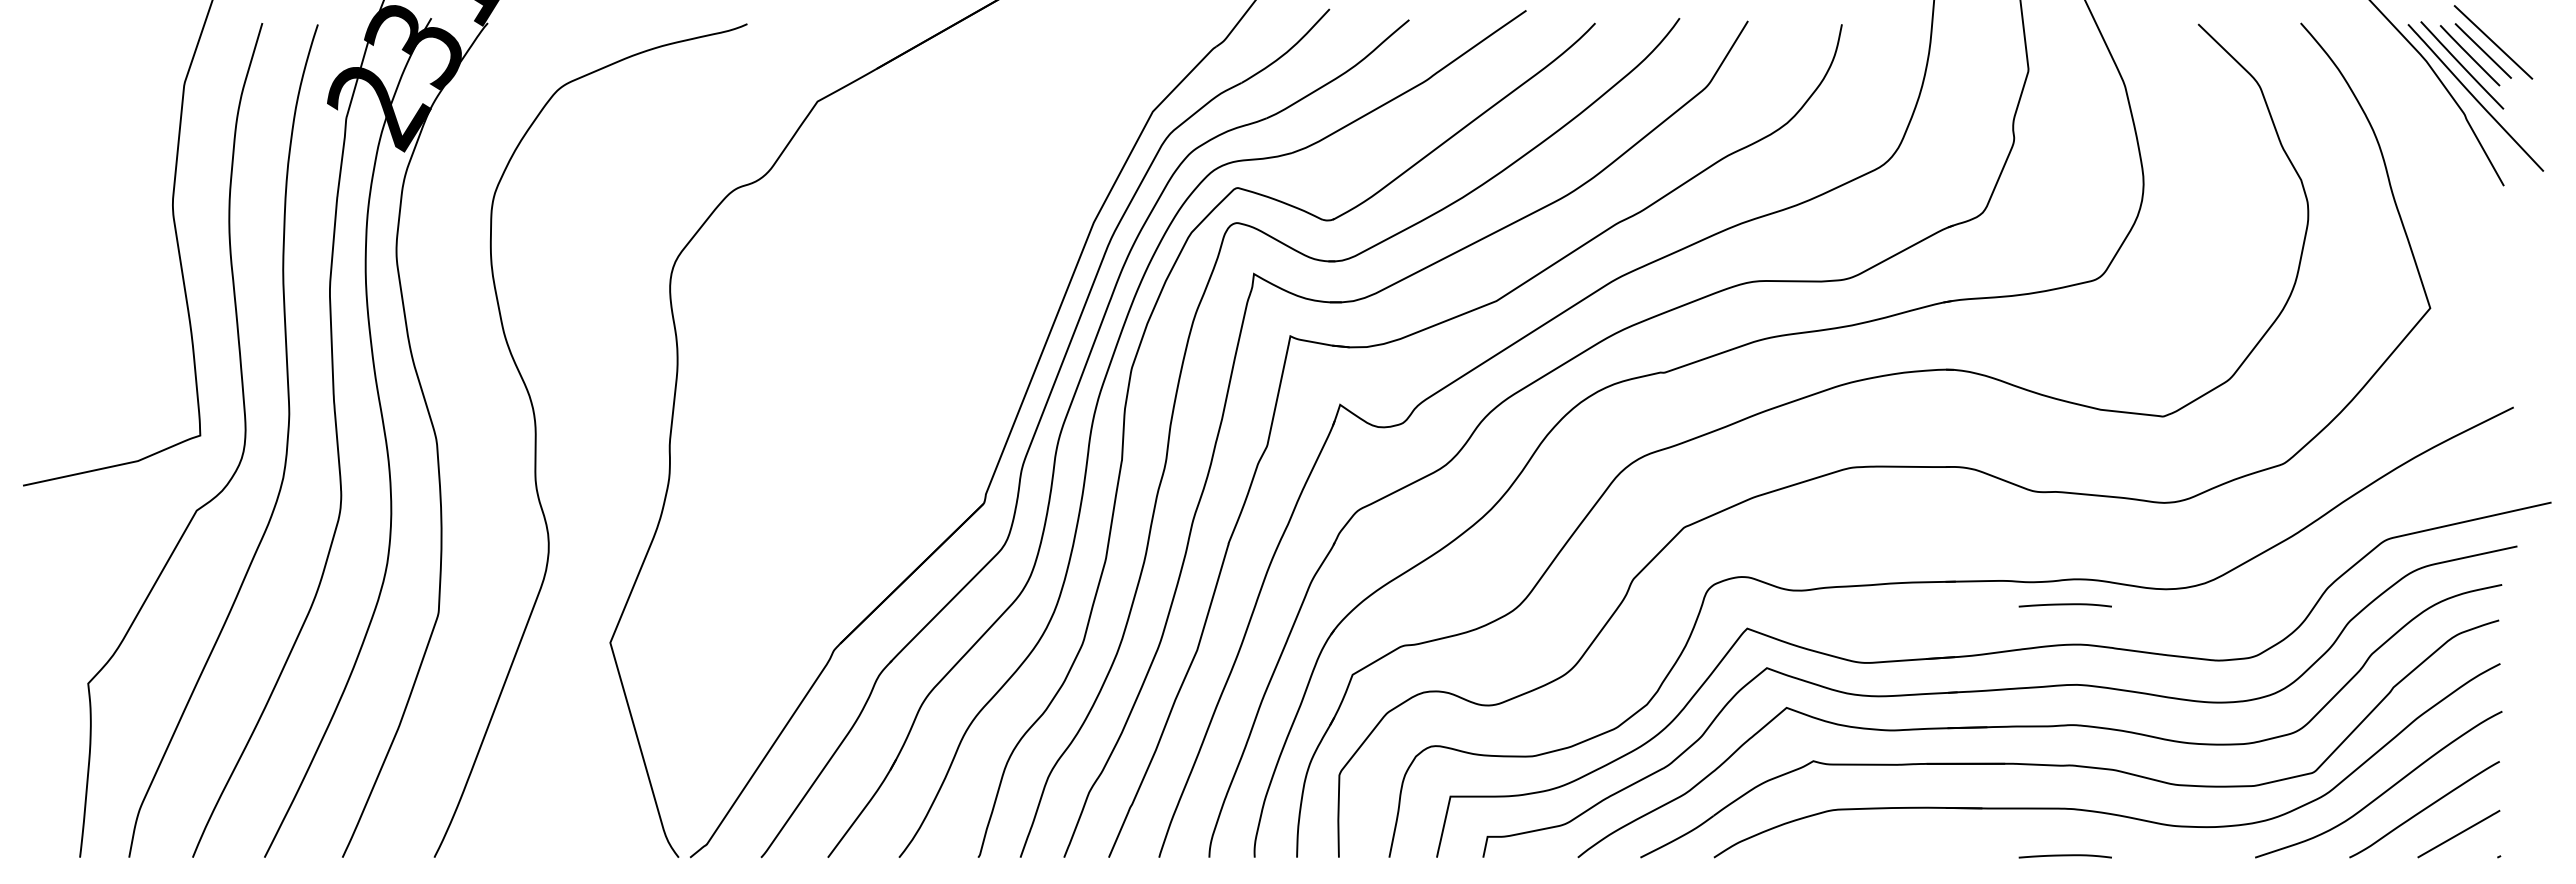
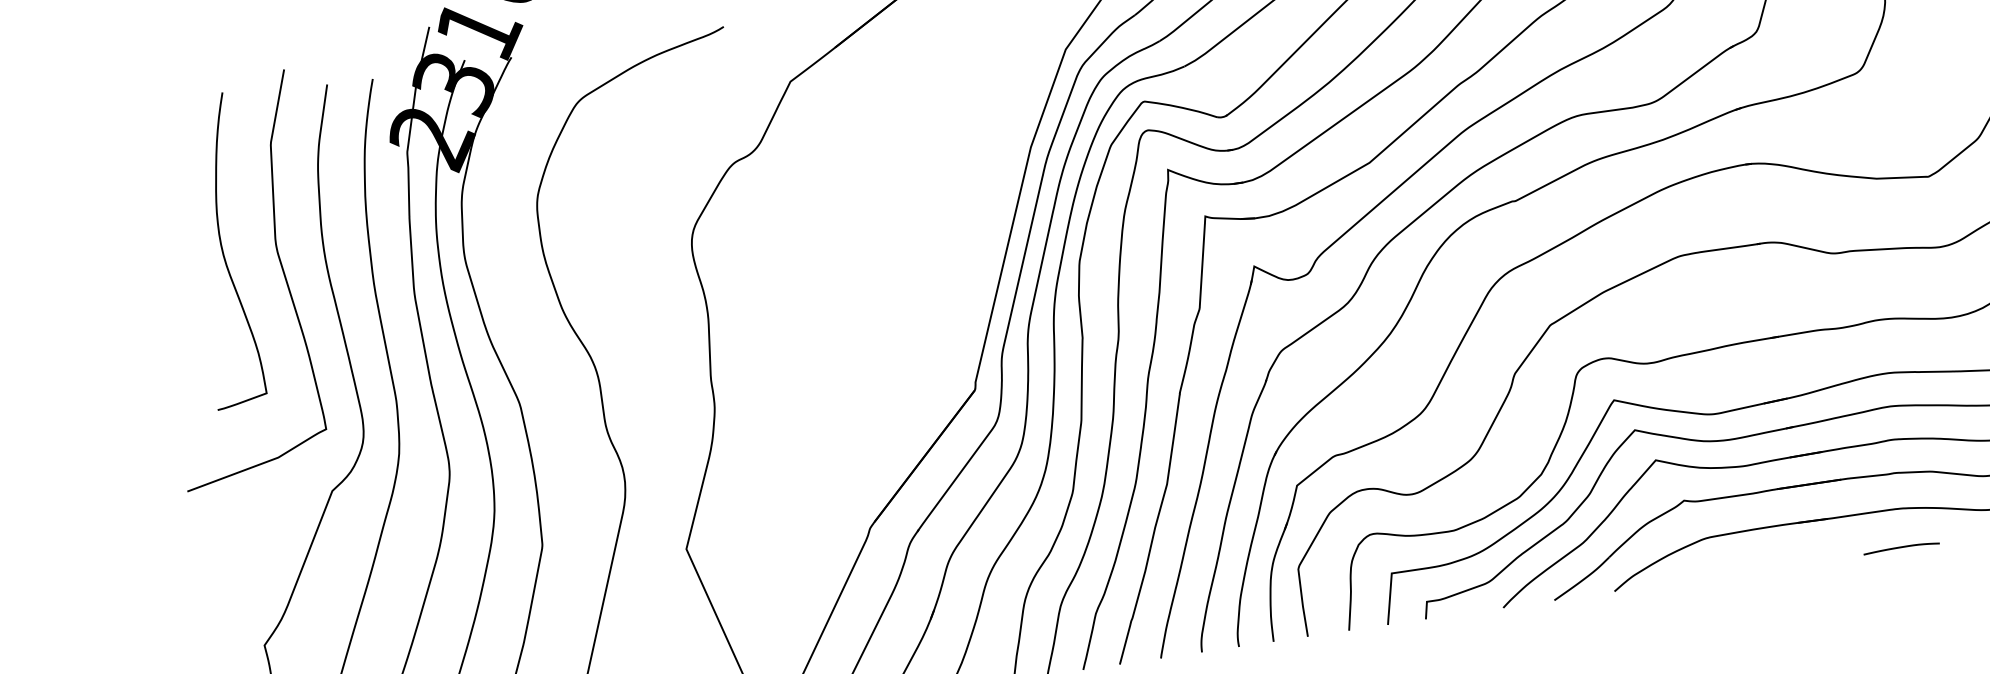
curve: (106, 204) -> (221, 251), added
curve: (2064, 605) -> (1870, 343), removed

